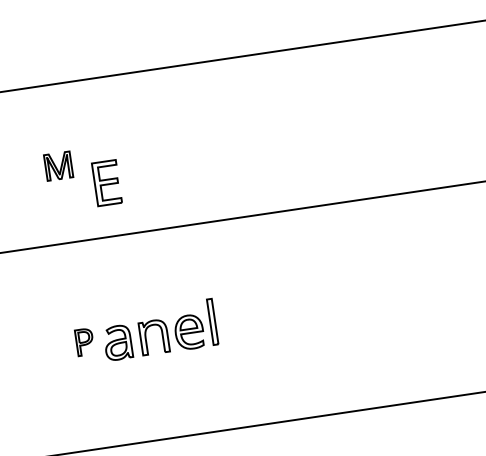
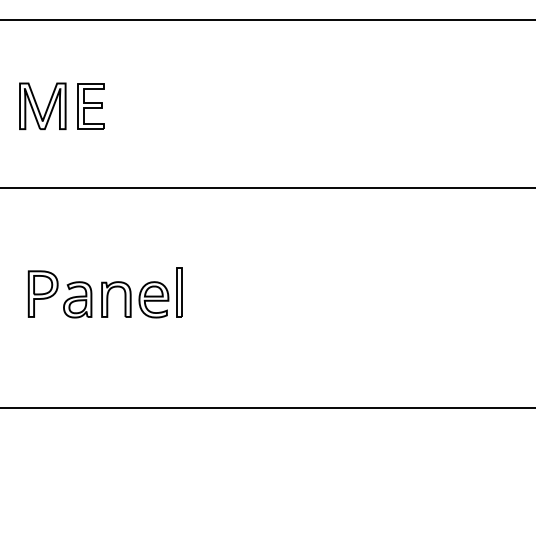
part: (58, 165) -> (42, 105), size x1.67
part: (106, 183) -> (90, 106), moved
part: (84, 341) -> (42, 293), size x1.67

